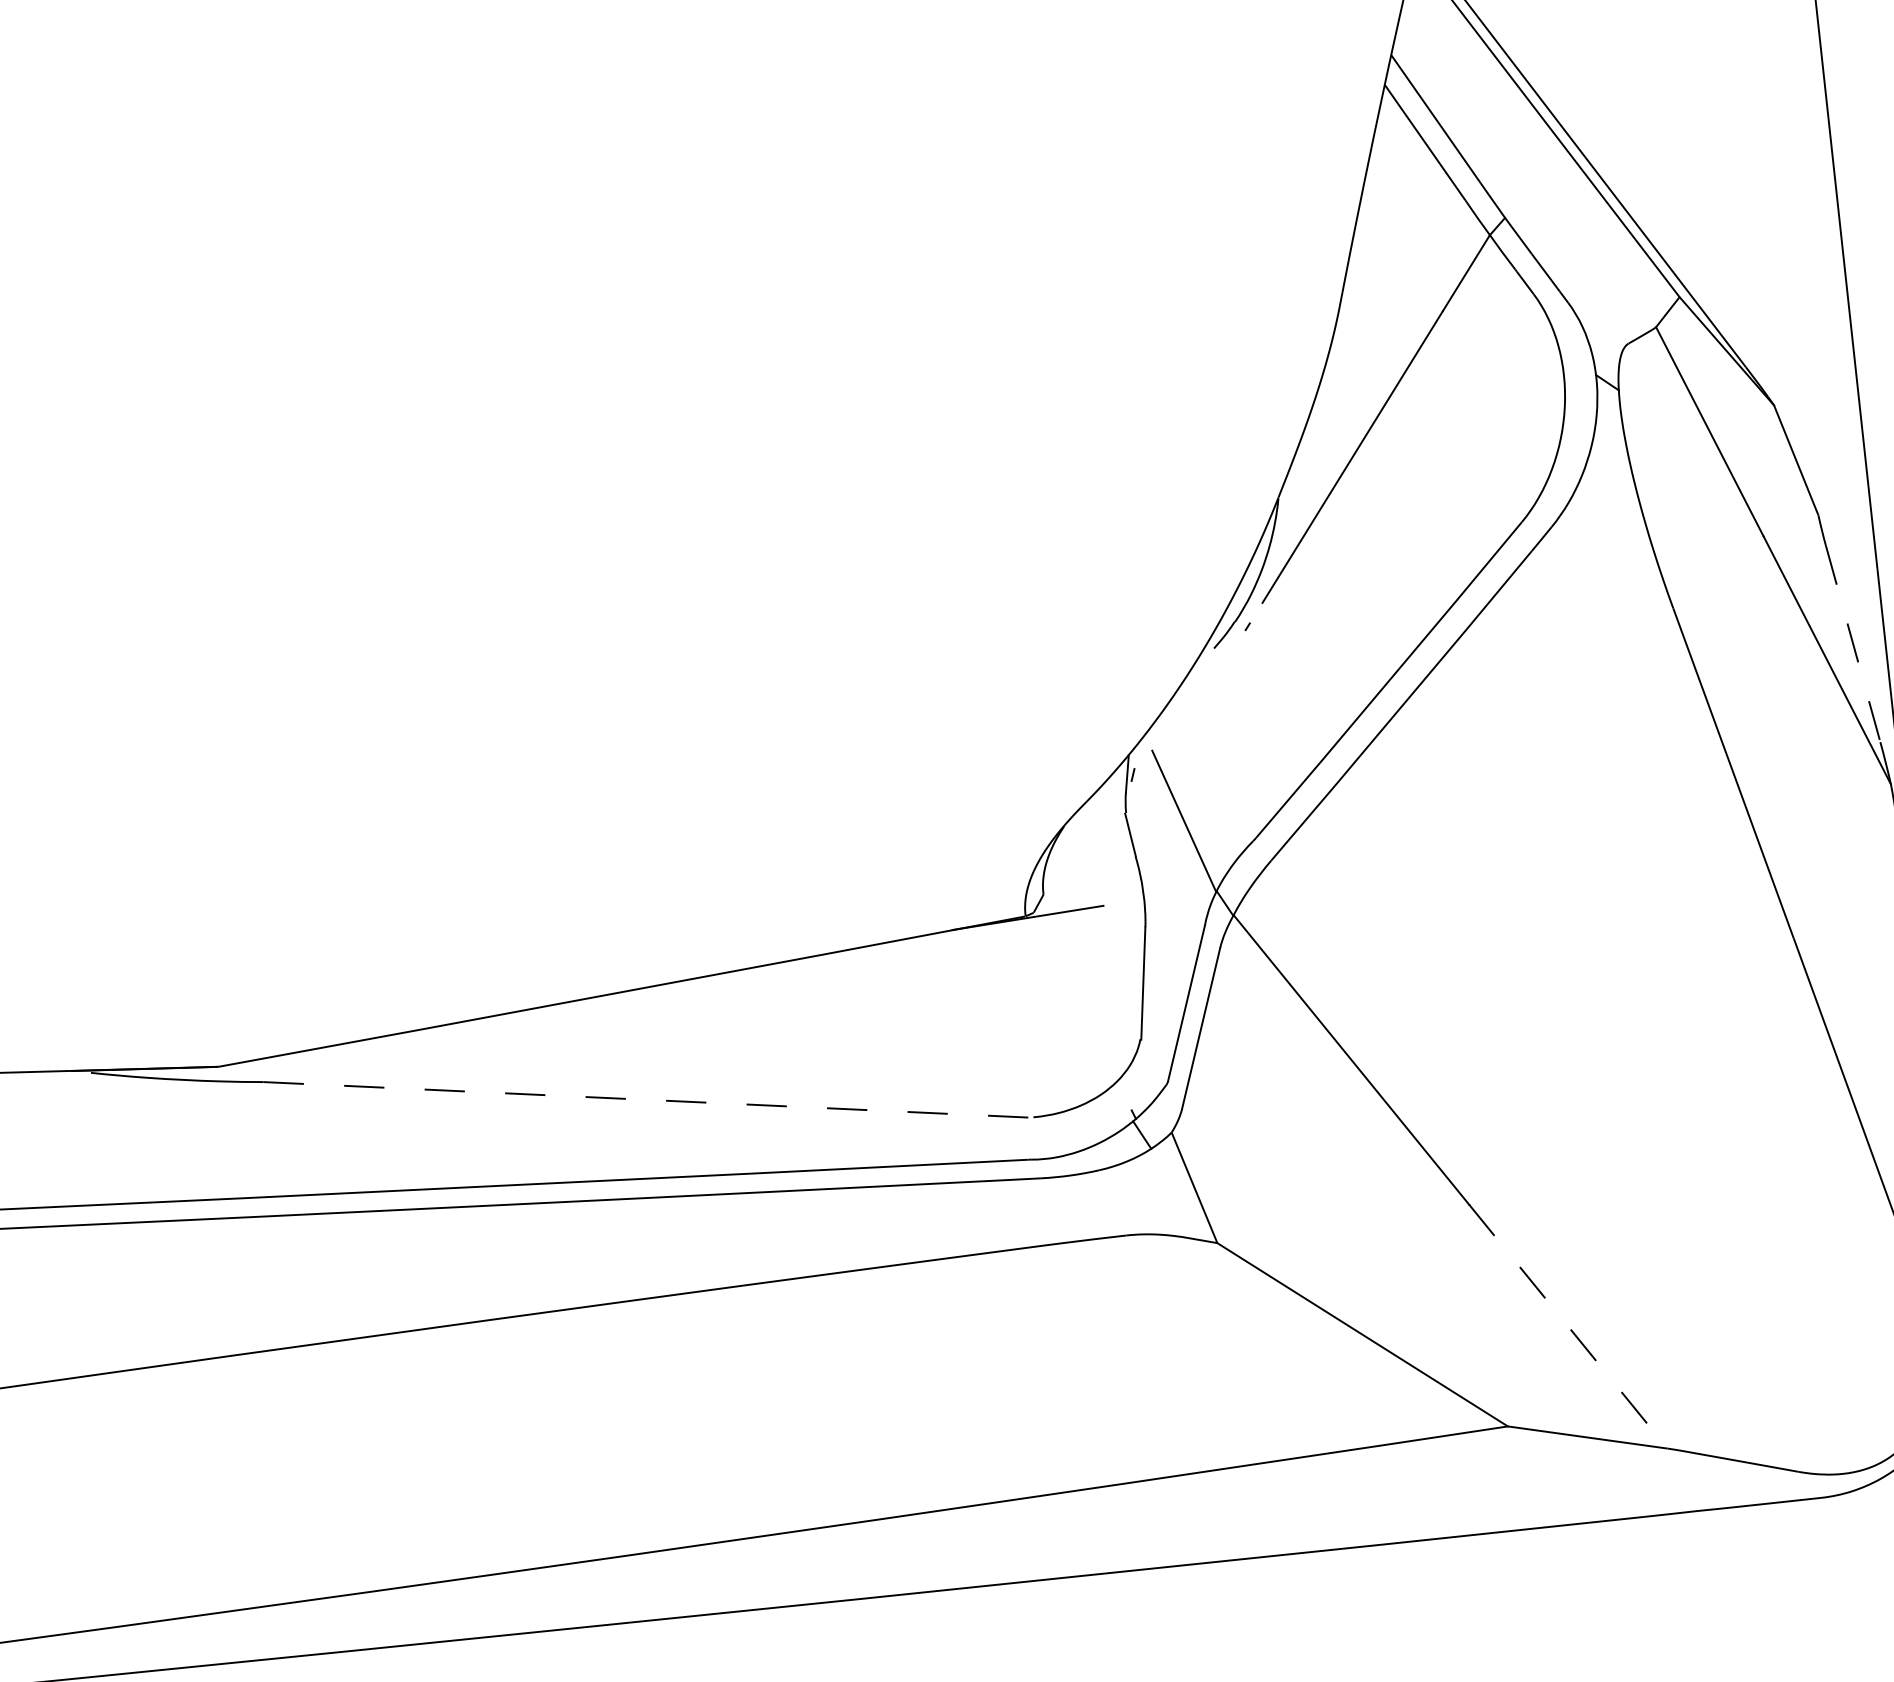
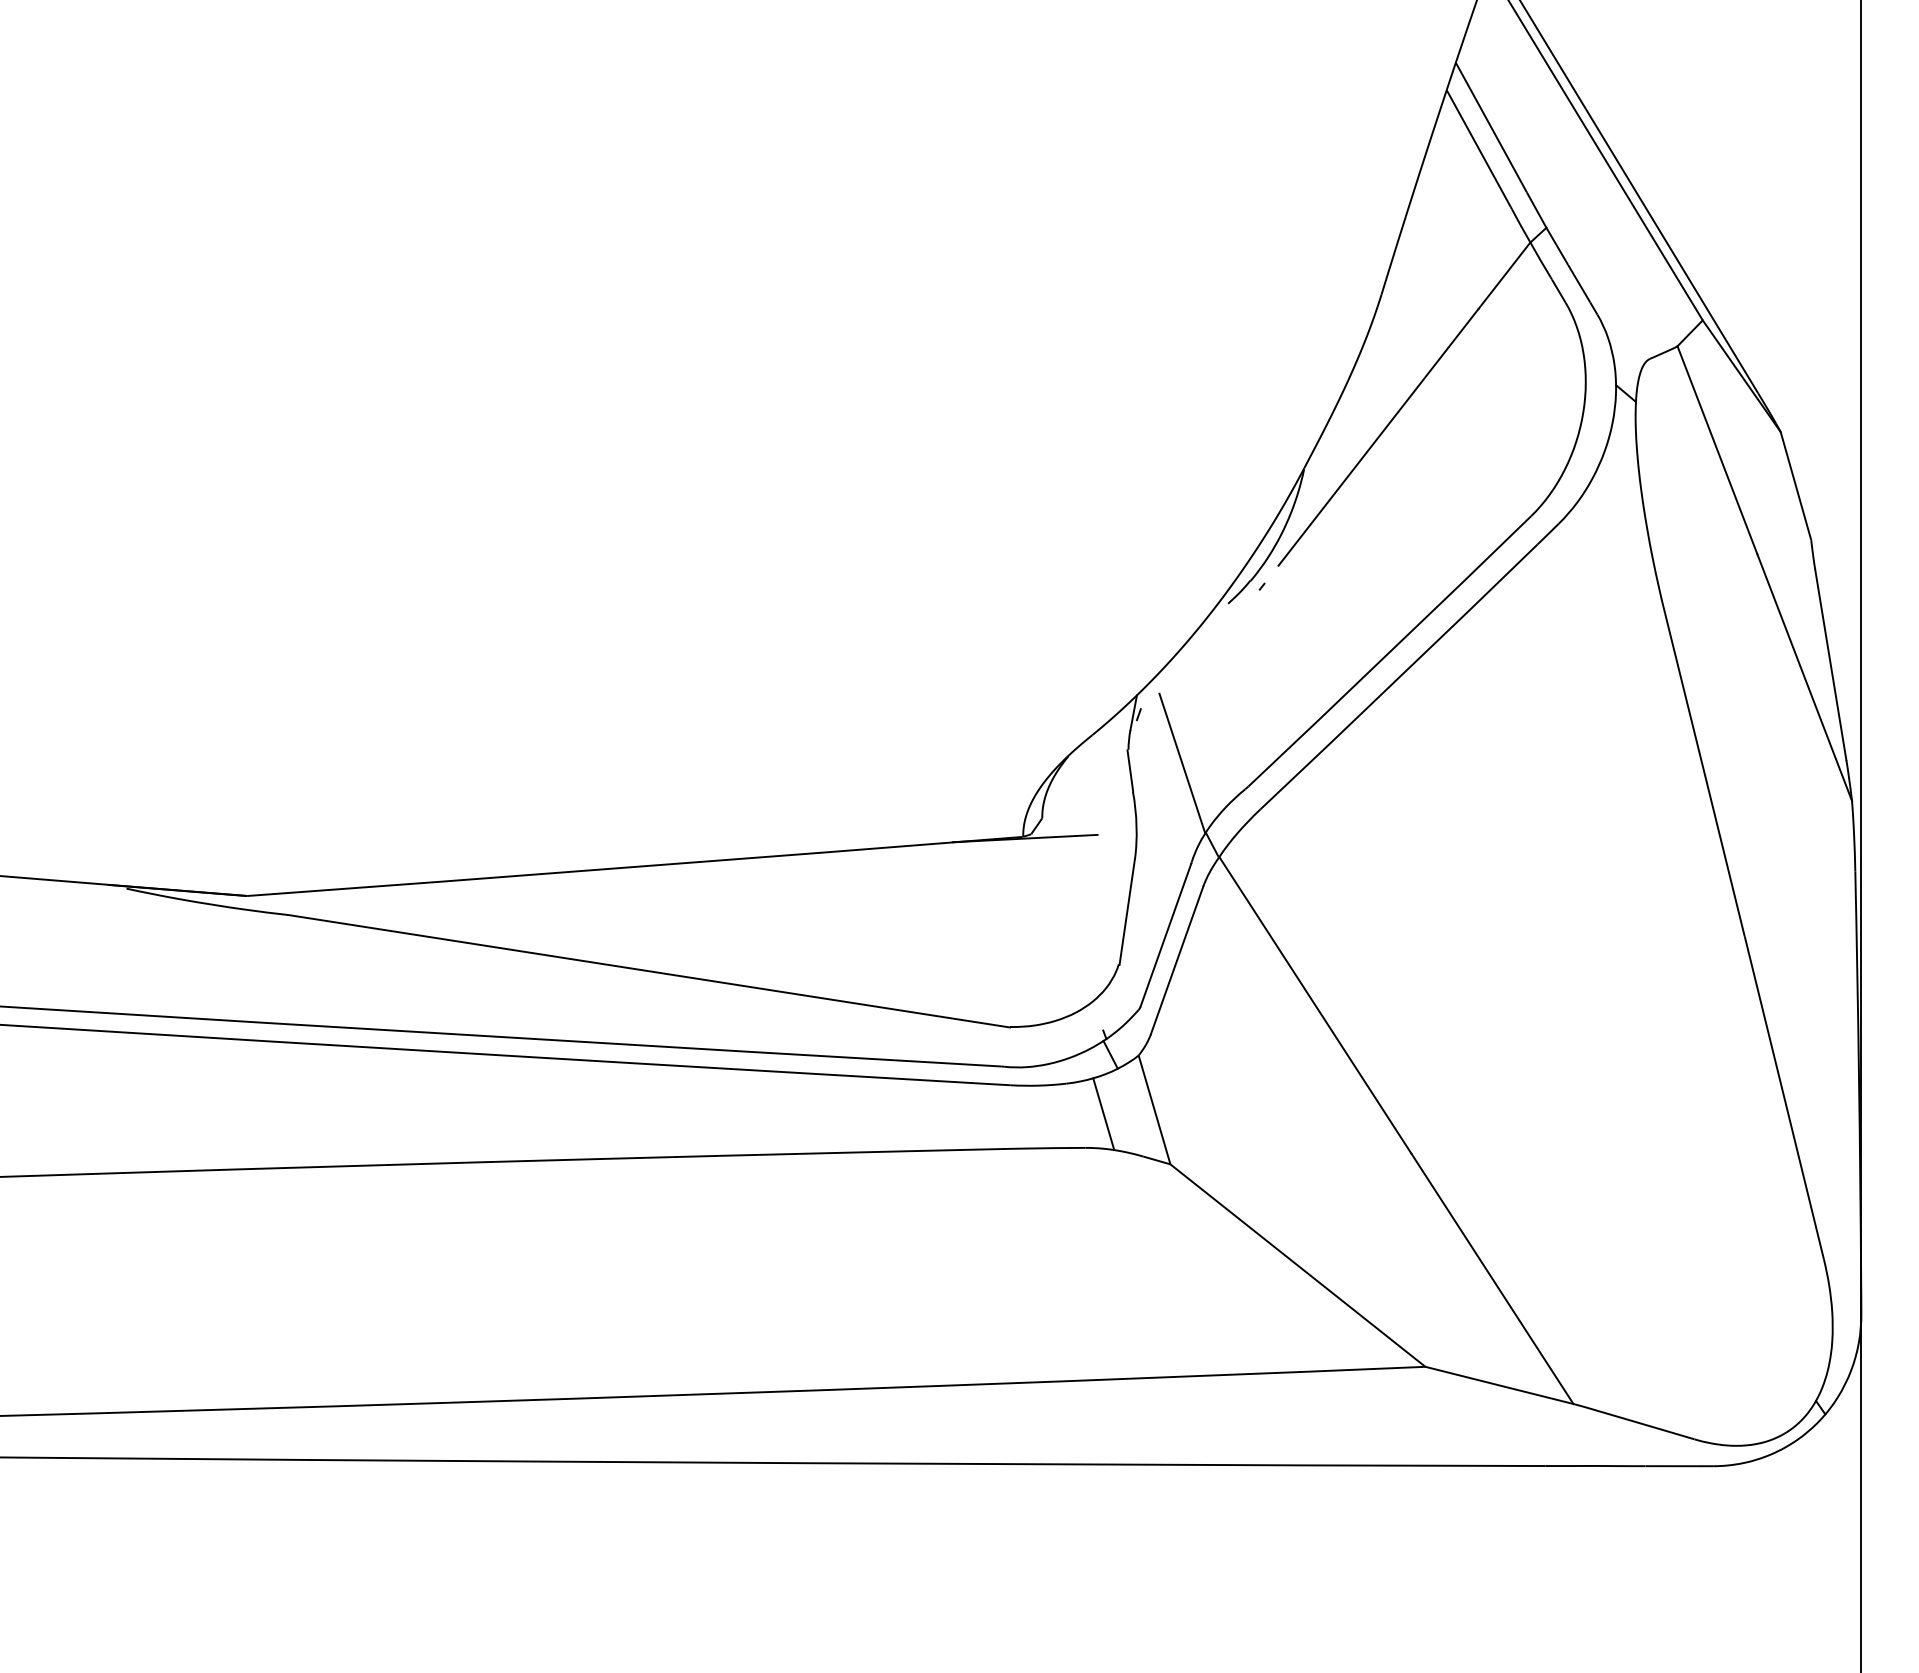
line: (1852, 644) -> (1830, 665), dashed -> solid
line: (648, 1100) -> (649, 971), dashed -> solid
line: (1141, 1198) -> (1103, 1114), added
line: (1568, 1327) -> (1492, 1279), dashed -> solid

